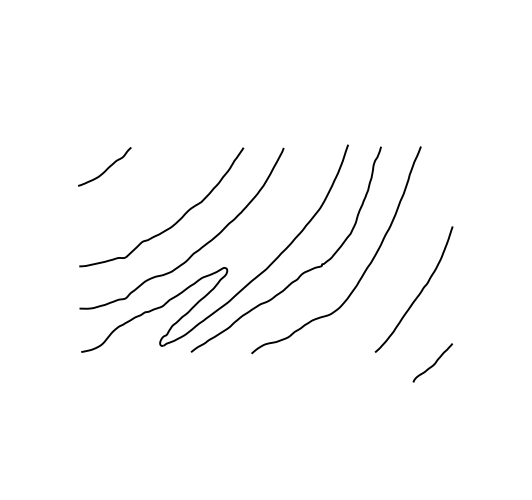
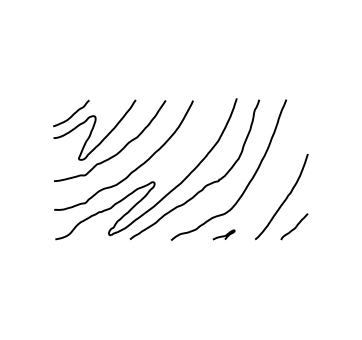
curve: (137, 190) -> (93, 129), added
curve: (328, 346) -> (223, 235), added
curve: (434, 362) -> (295, 226), moved

